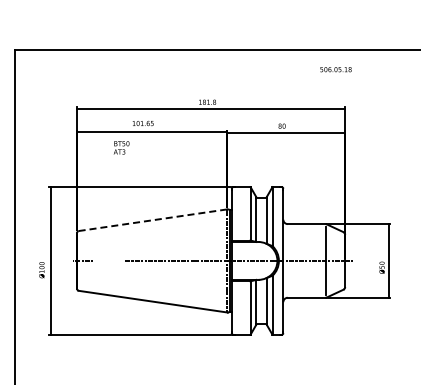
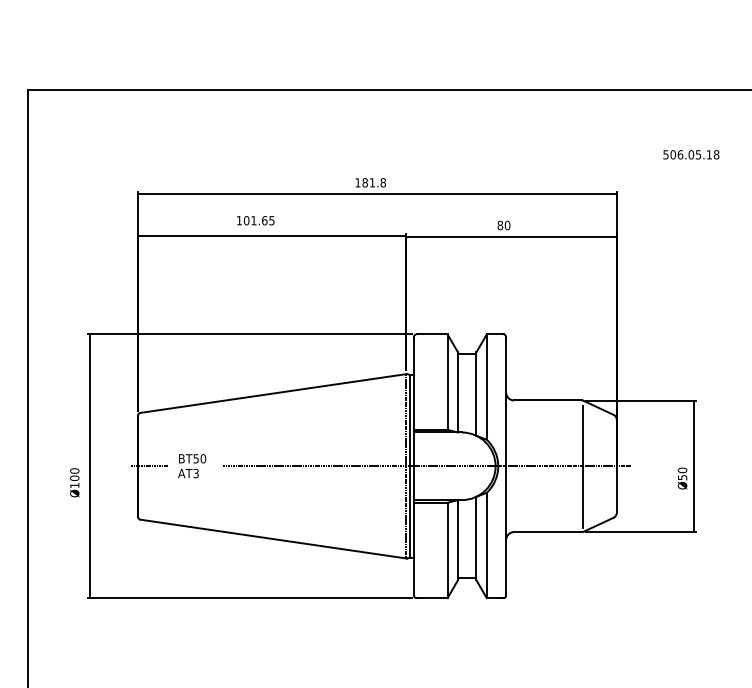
text: (335, 69) -> (690, 154), moved
text: (121, 147) -> (191, 465), moved
line: (153, 220) -> (274, 394), dashed -> solid

